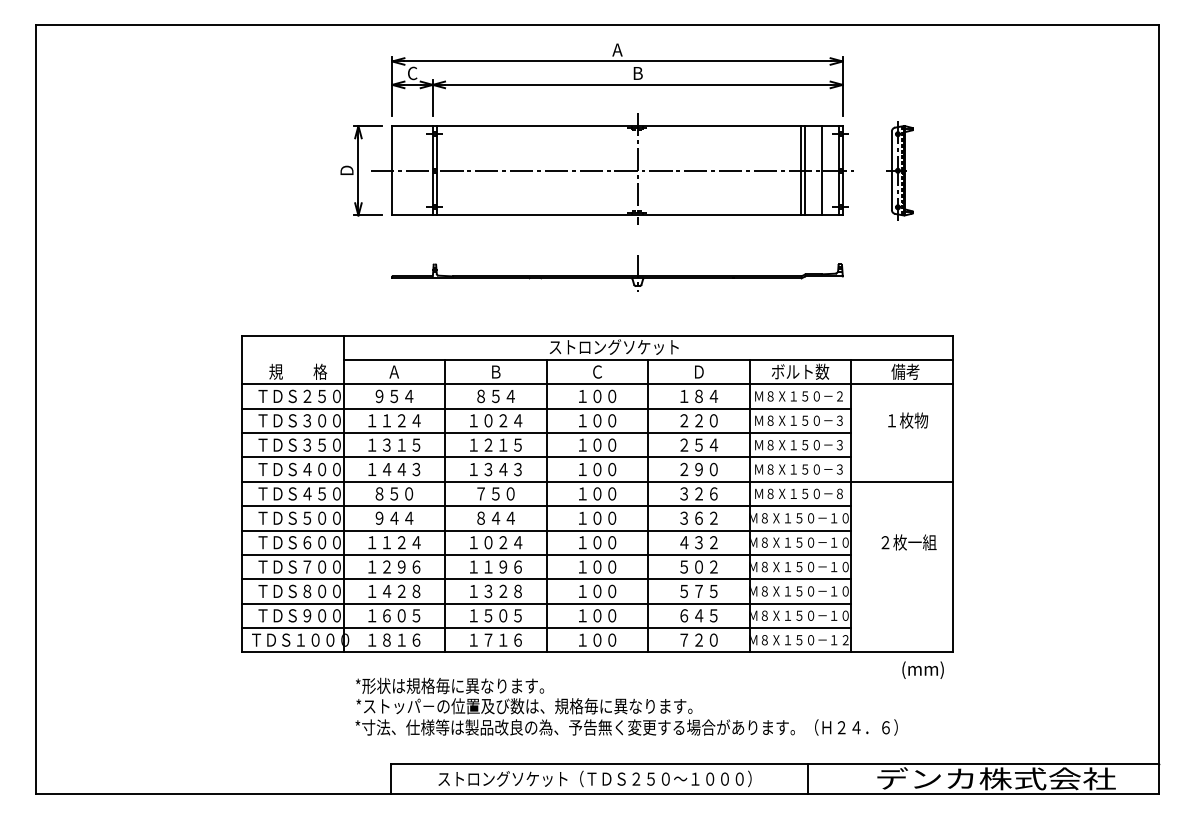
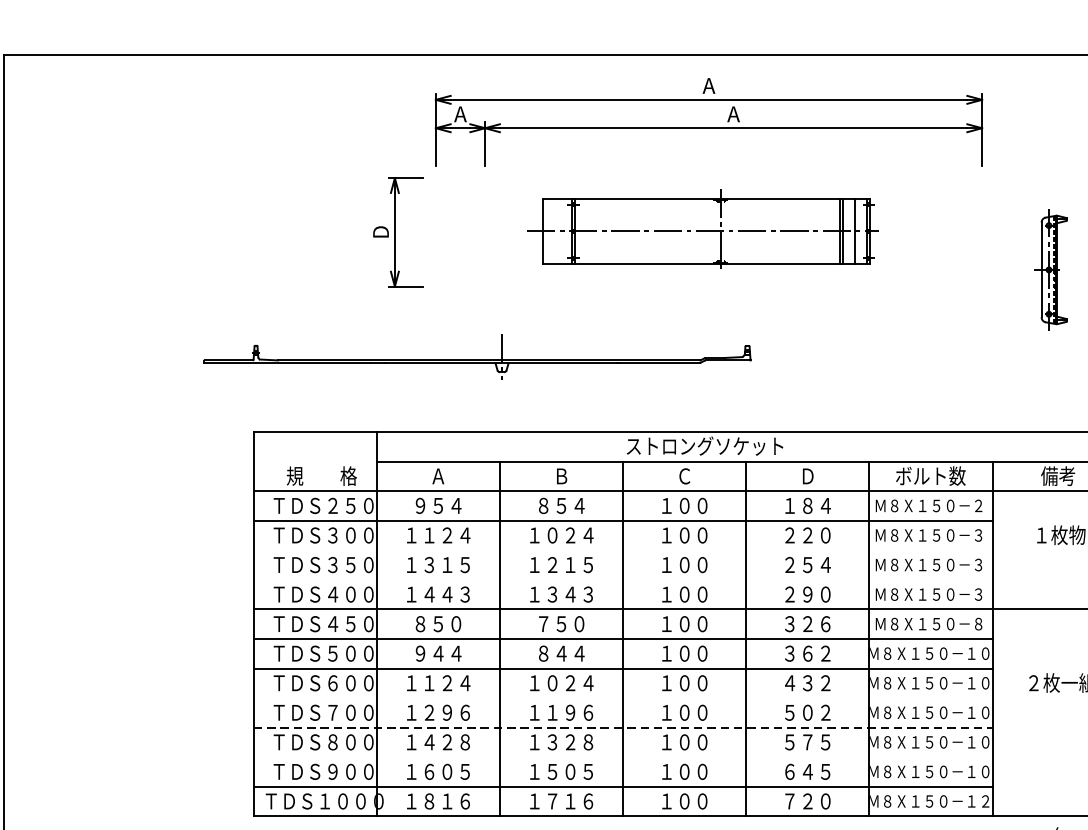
text: (412, 73) -> (460, 114), C -> A
text: (637, 73) -> (733, 114), B -> A
part: (612, 168) -> (702, 229), size x0.6
part: (899, 170) -> (1050, 269), moved
part: (617, 273) -> (477, 356), moved
line: (546, 433) -> (622, 550), removed
line: (546, 457) -> (622, 579), removed
line: (546, 554) -> (622, 697), removed
line: (546, 579) -> (622, 727), solid -> dashed
line: (546, 603) -> (622, 756), removed

